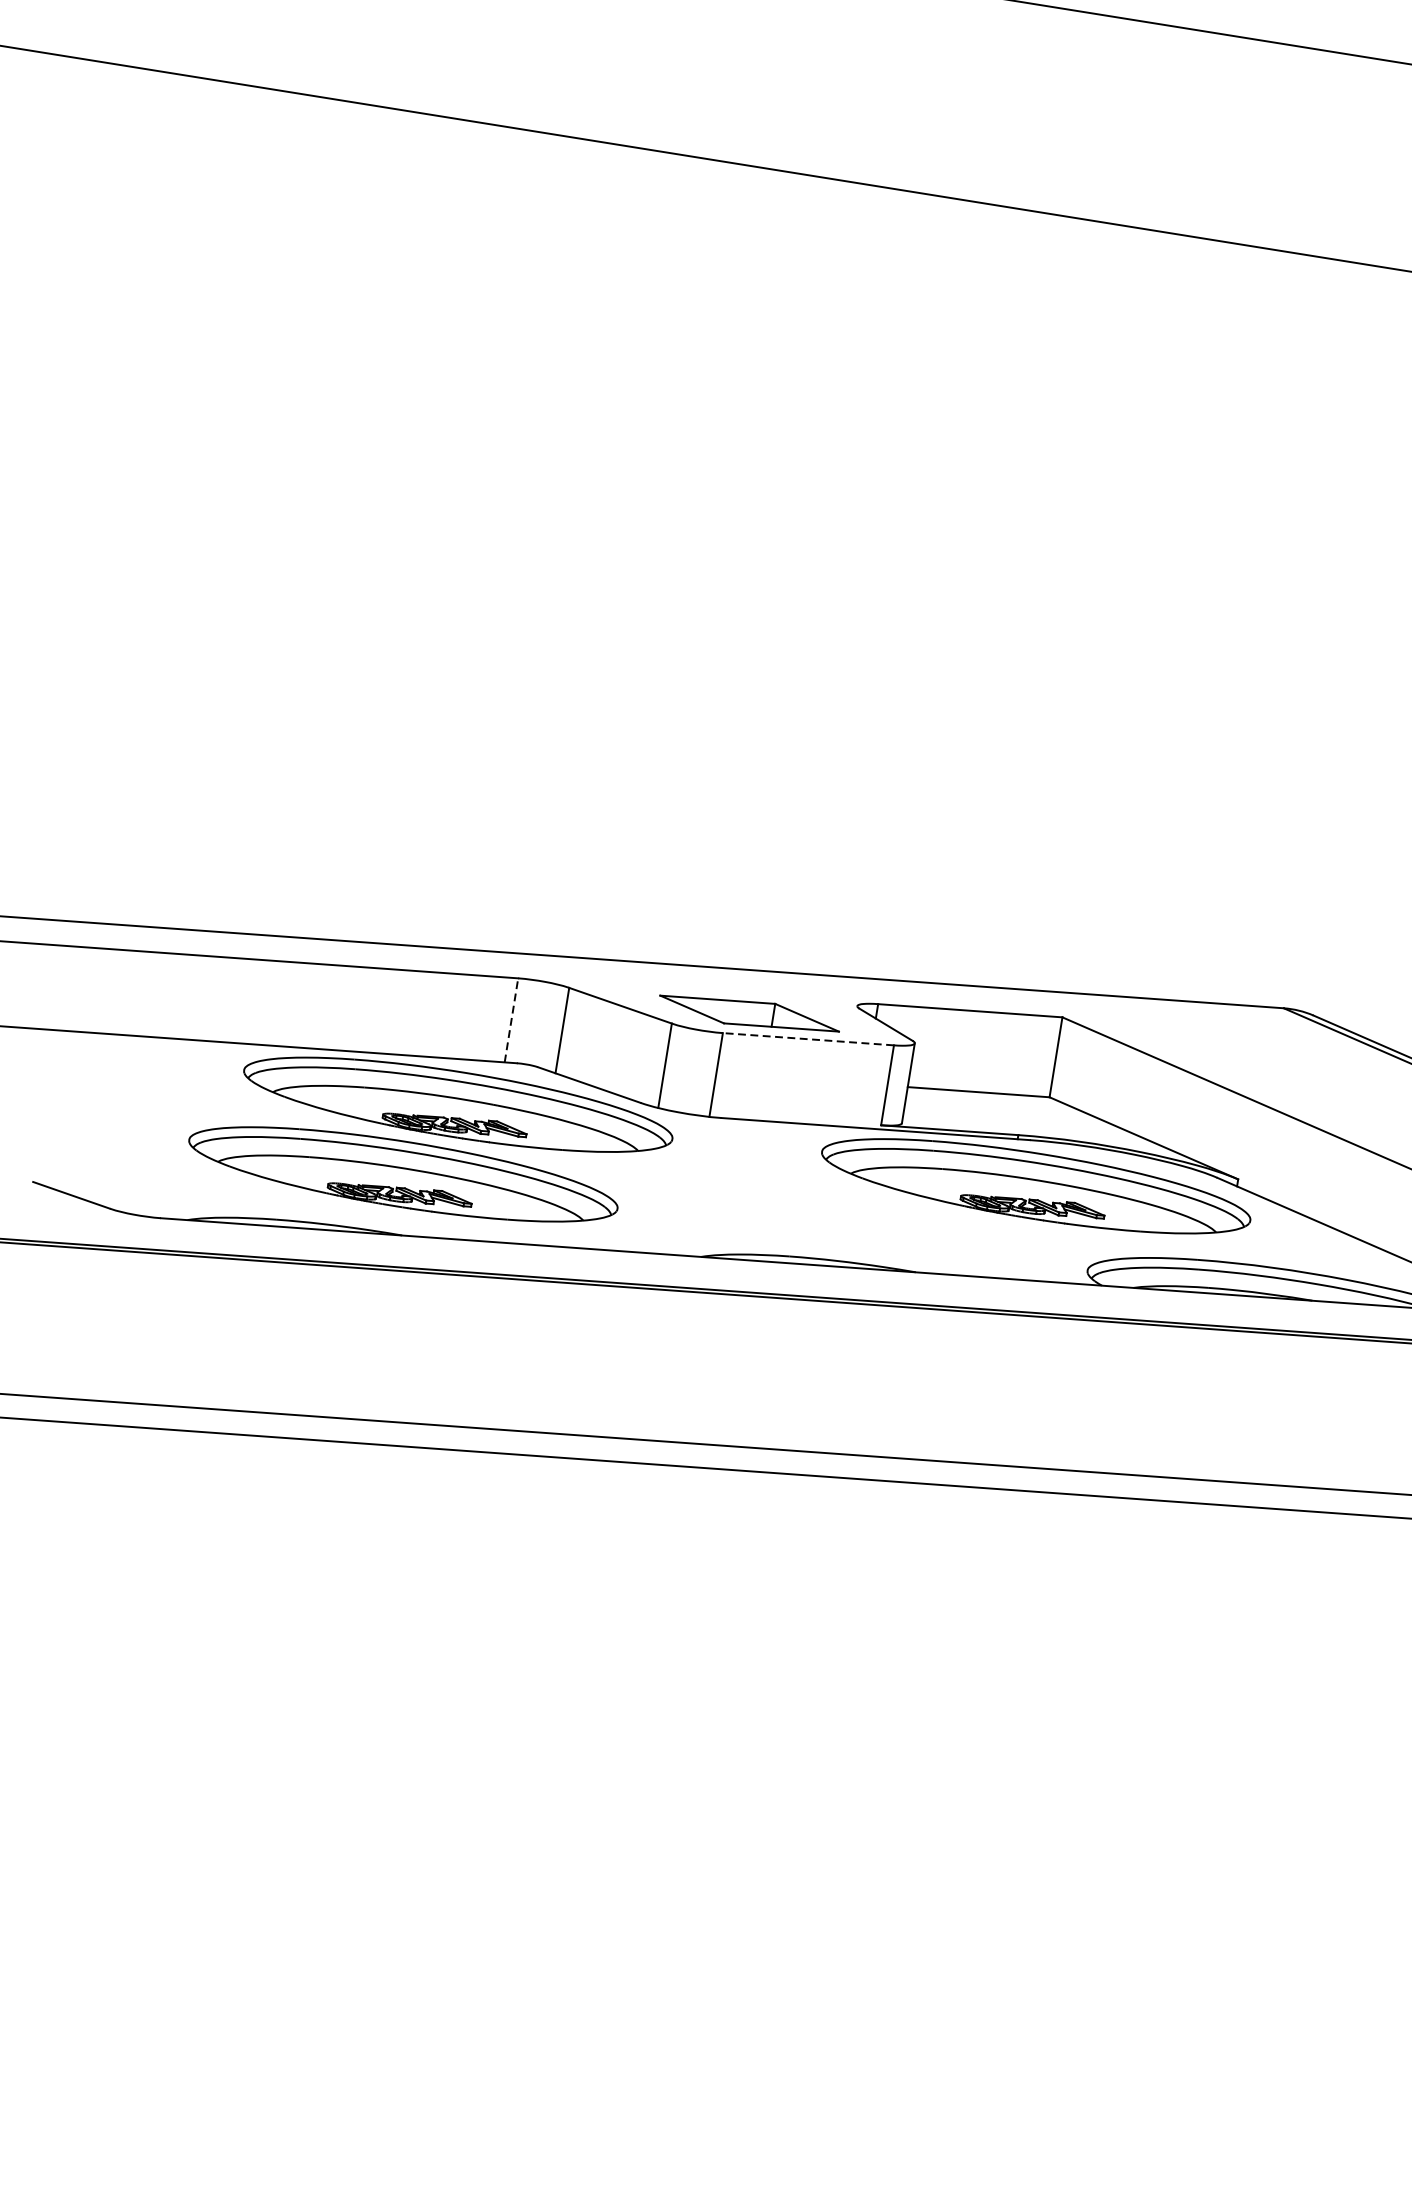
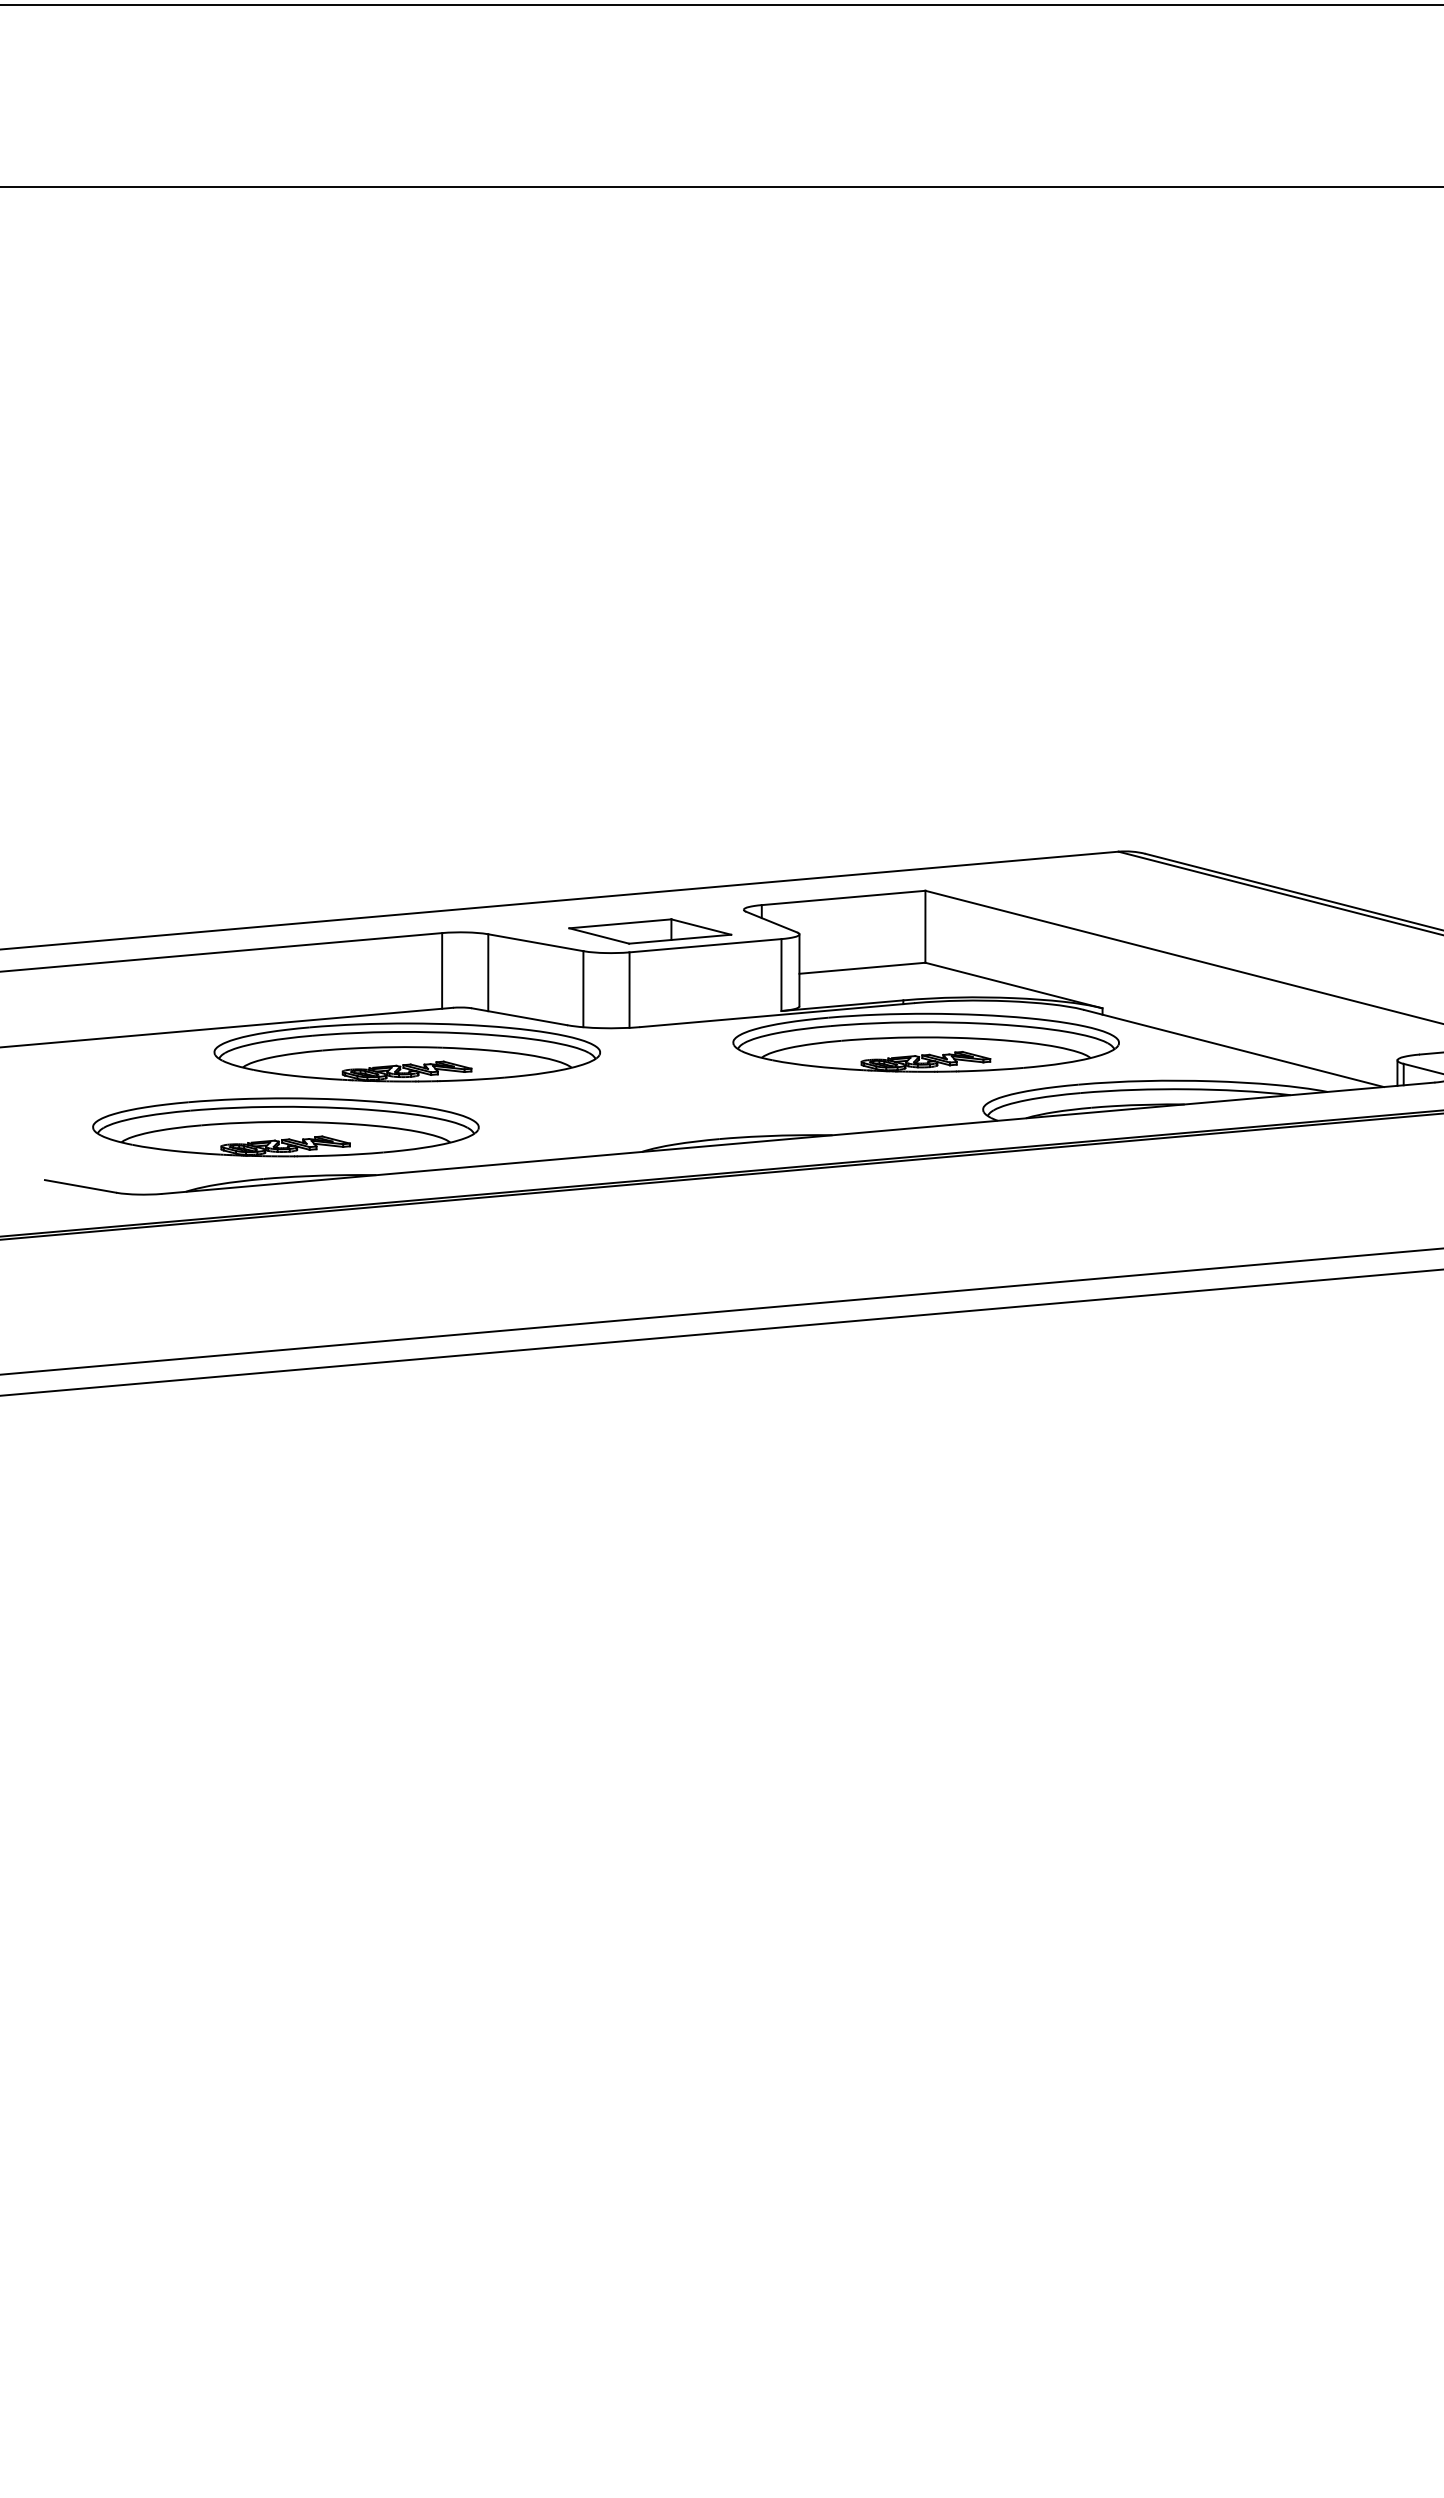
line: (511, 1019) -> (442, 970), dashed -> solid
line: (808, 1038) -> (705, 945), dashed -> solid
part: (402, 1174) -> (285, 1127), moved

